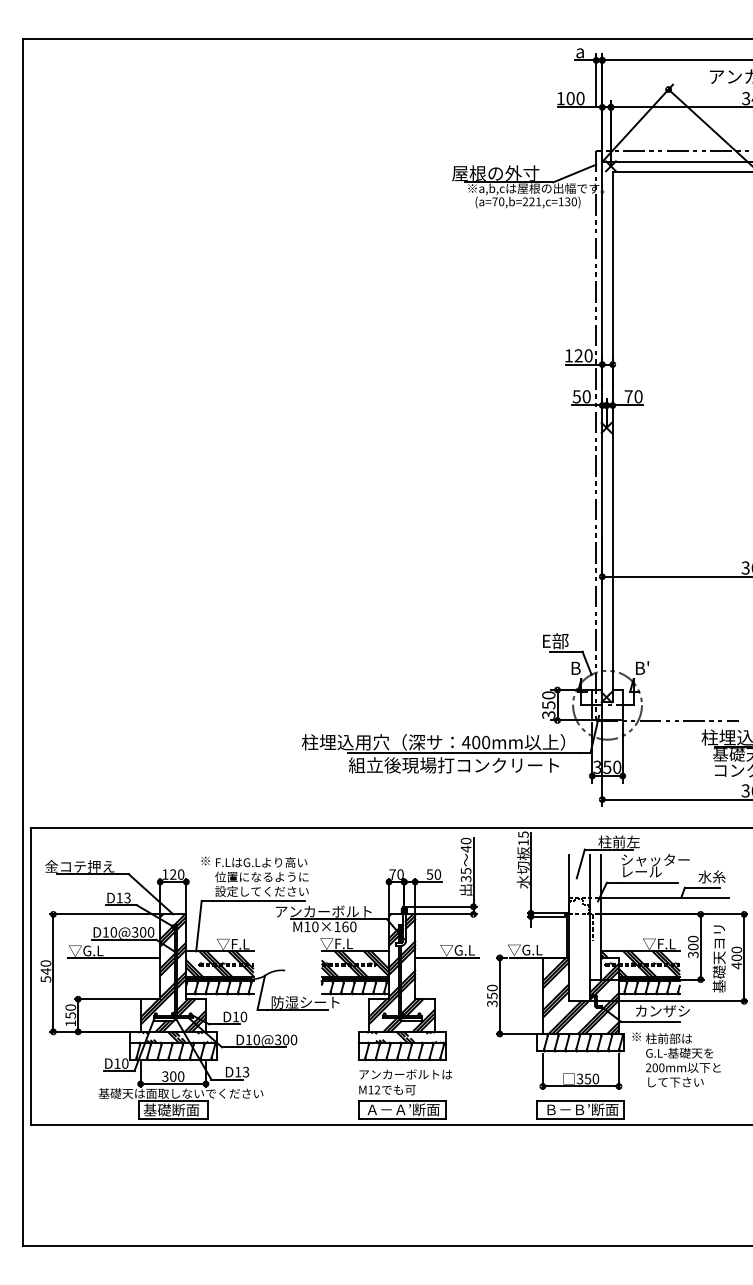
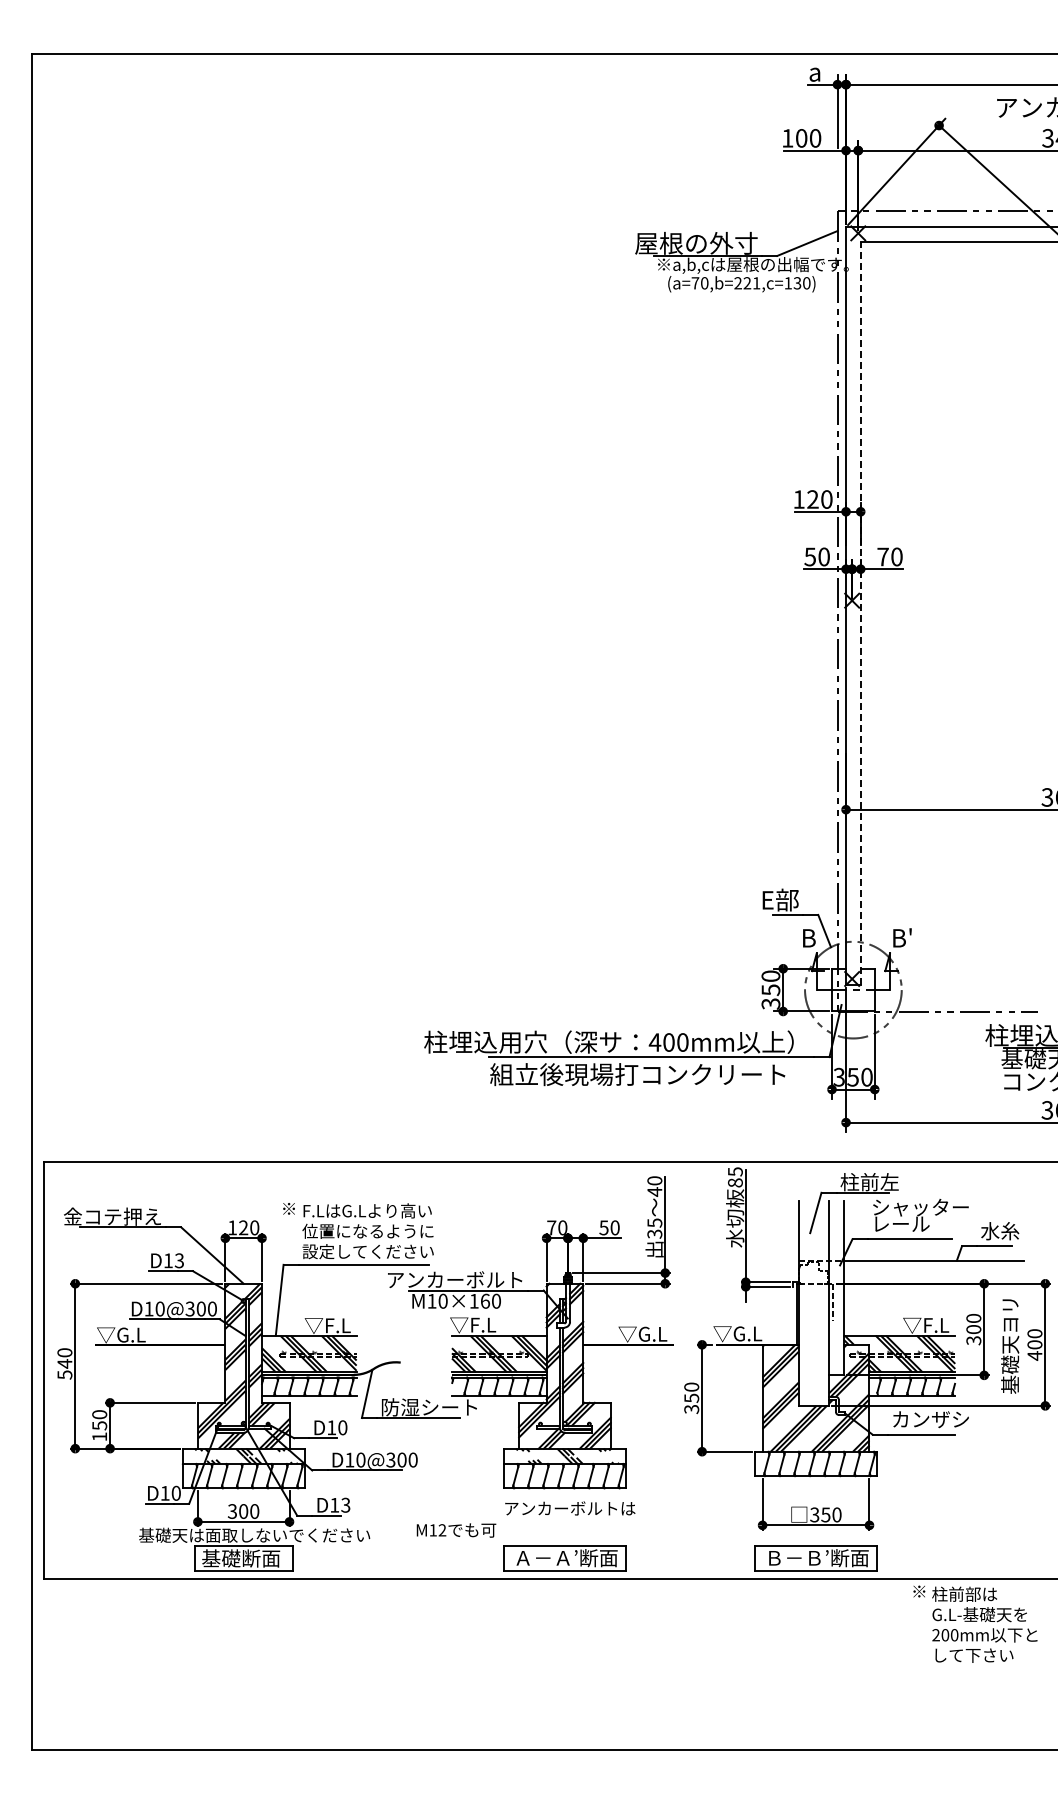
line: (612, 437) -> (860, 613), solid -> dashed
text: (523, 842) -> (735, 1182), 15 -> 85
text: (676, 1059) -> (975, 1623), moved
text: (387, 1090) -> (456, 1530), moved

